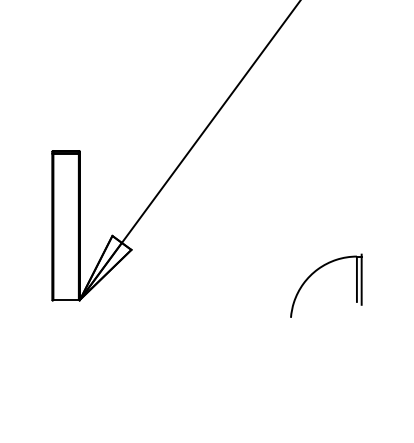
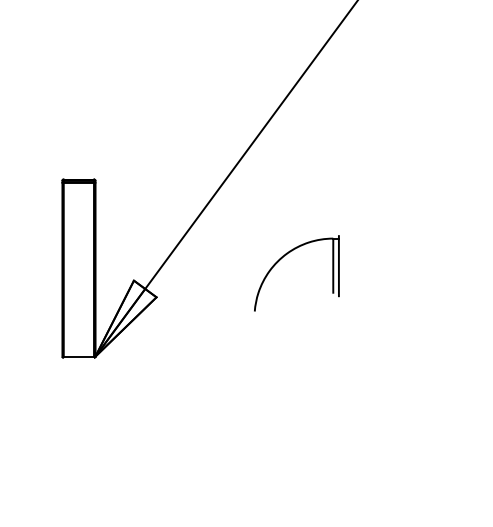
part: (314, 273) -> (282, 258), moved

